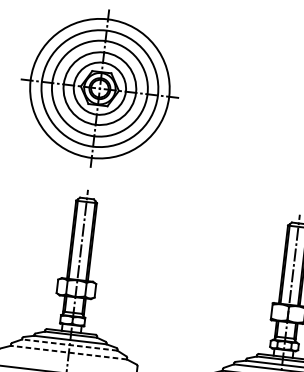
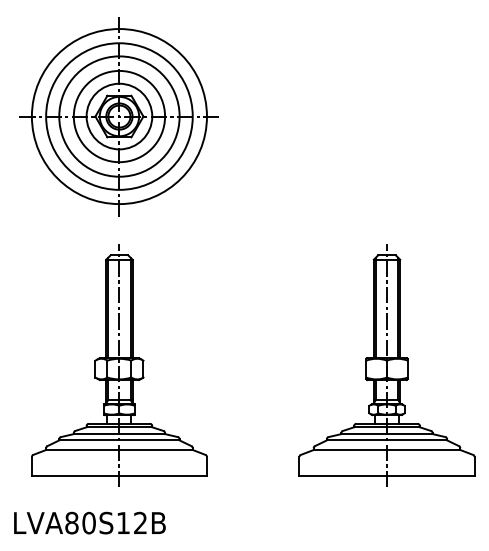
line: (69, 345) -> (118, 440), dashed -> solid
line: (68, 352) -> (118, 450), dashed -> solid

